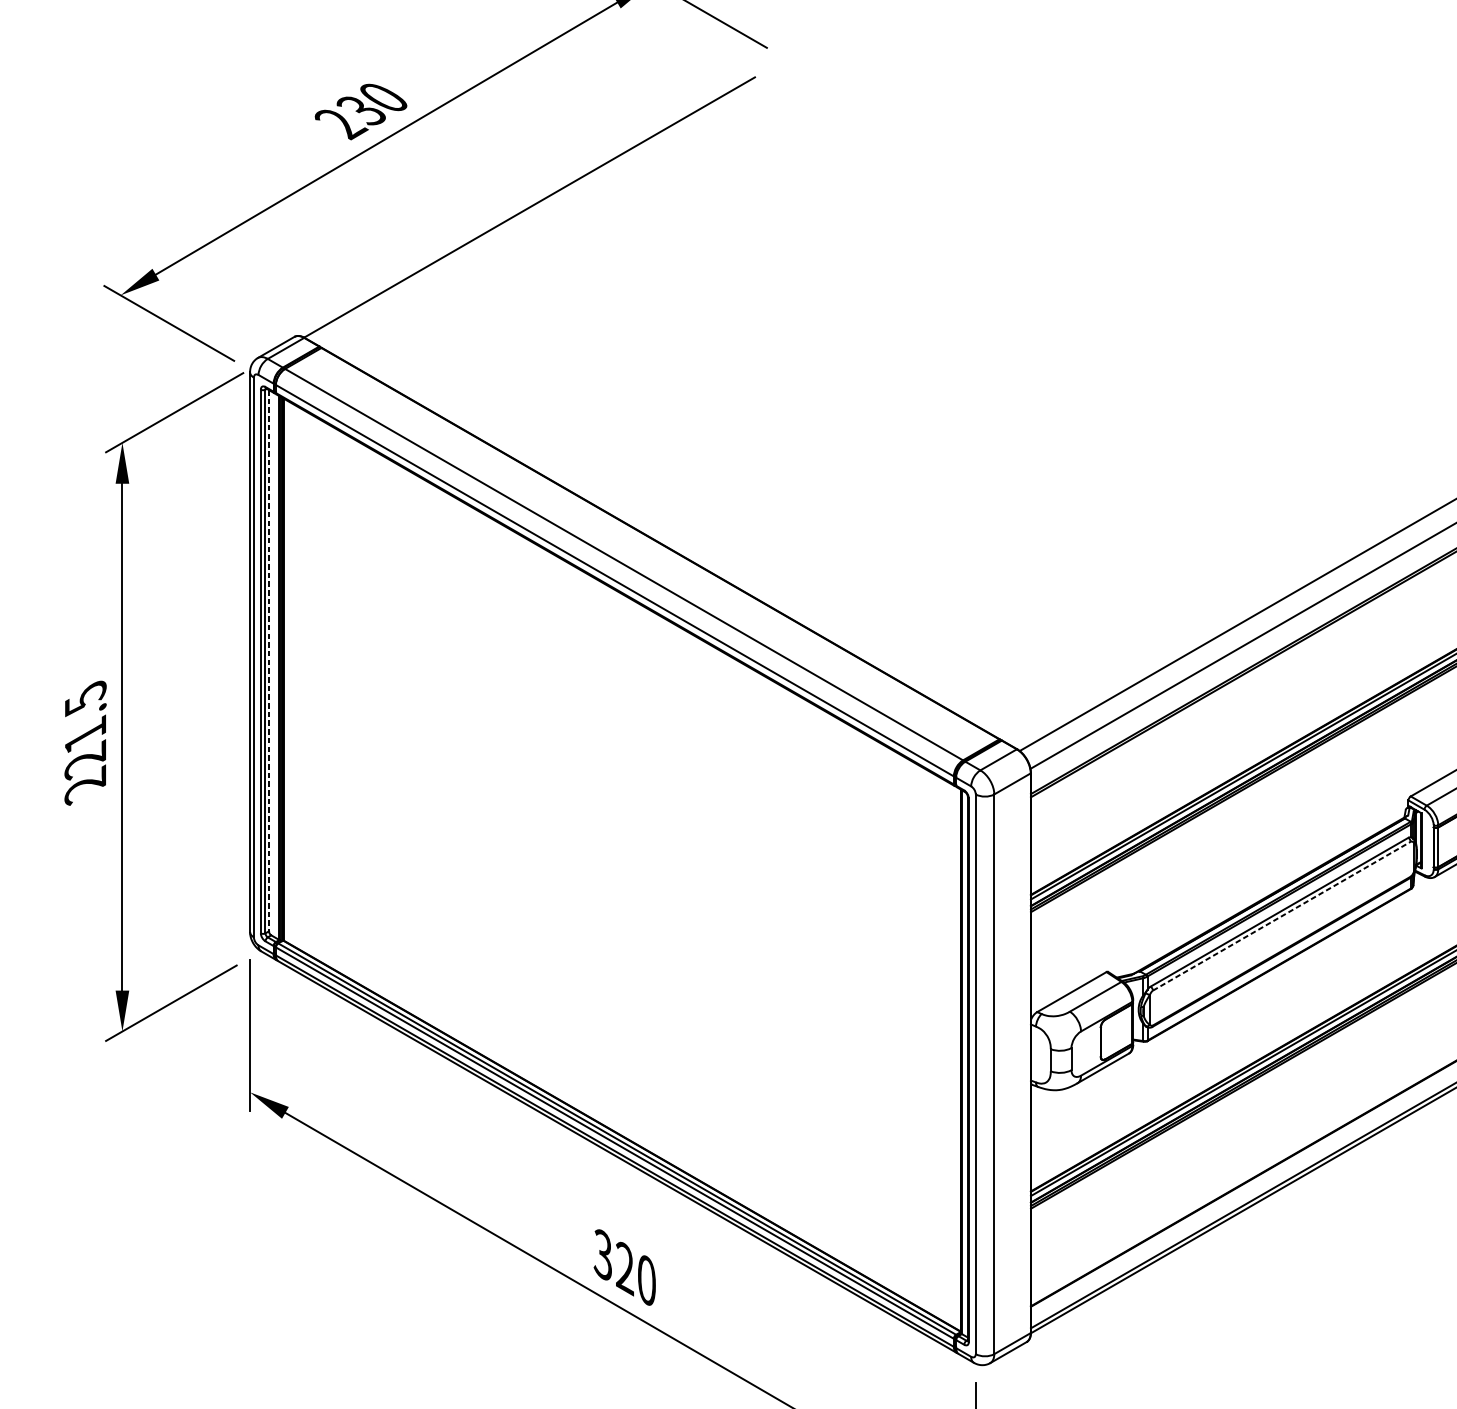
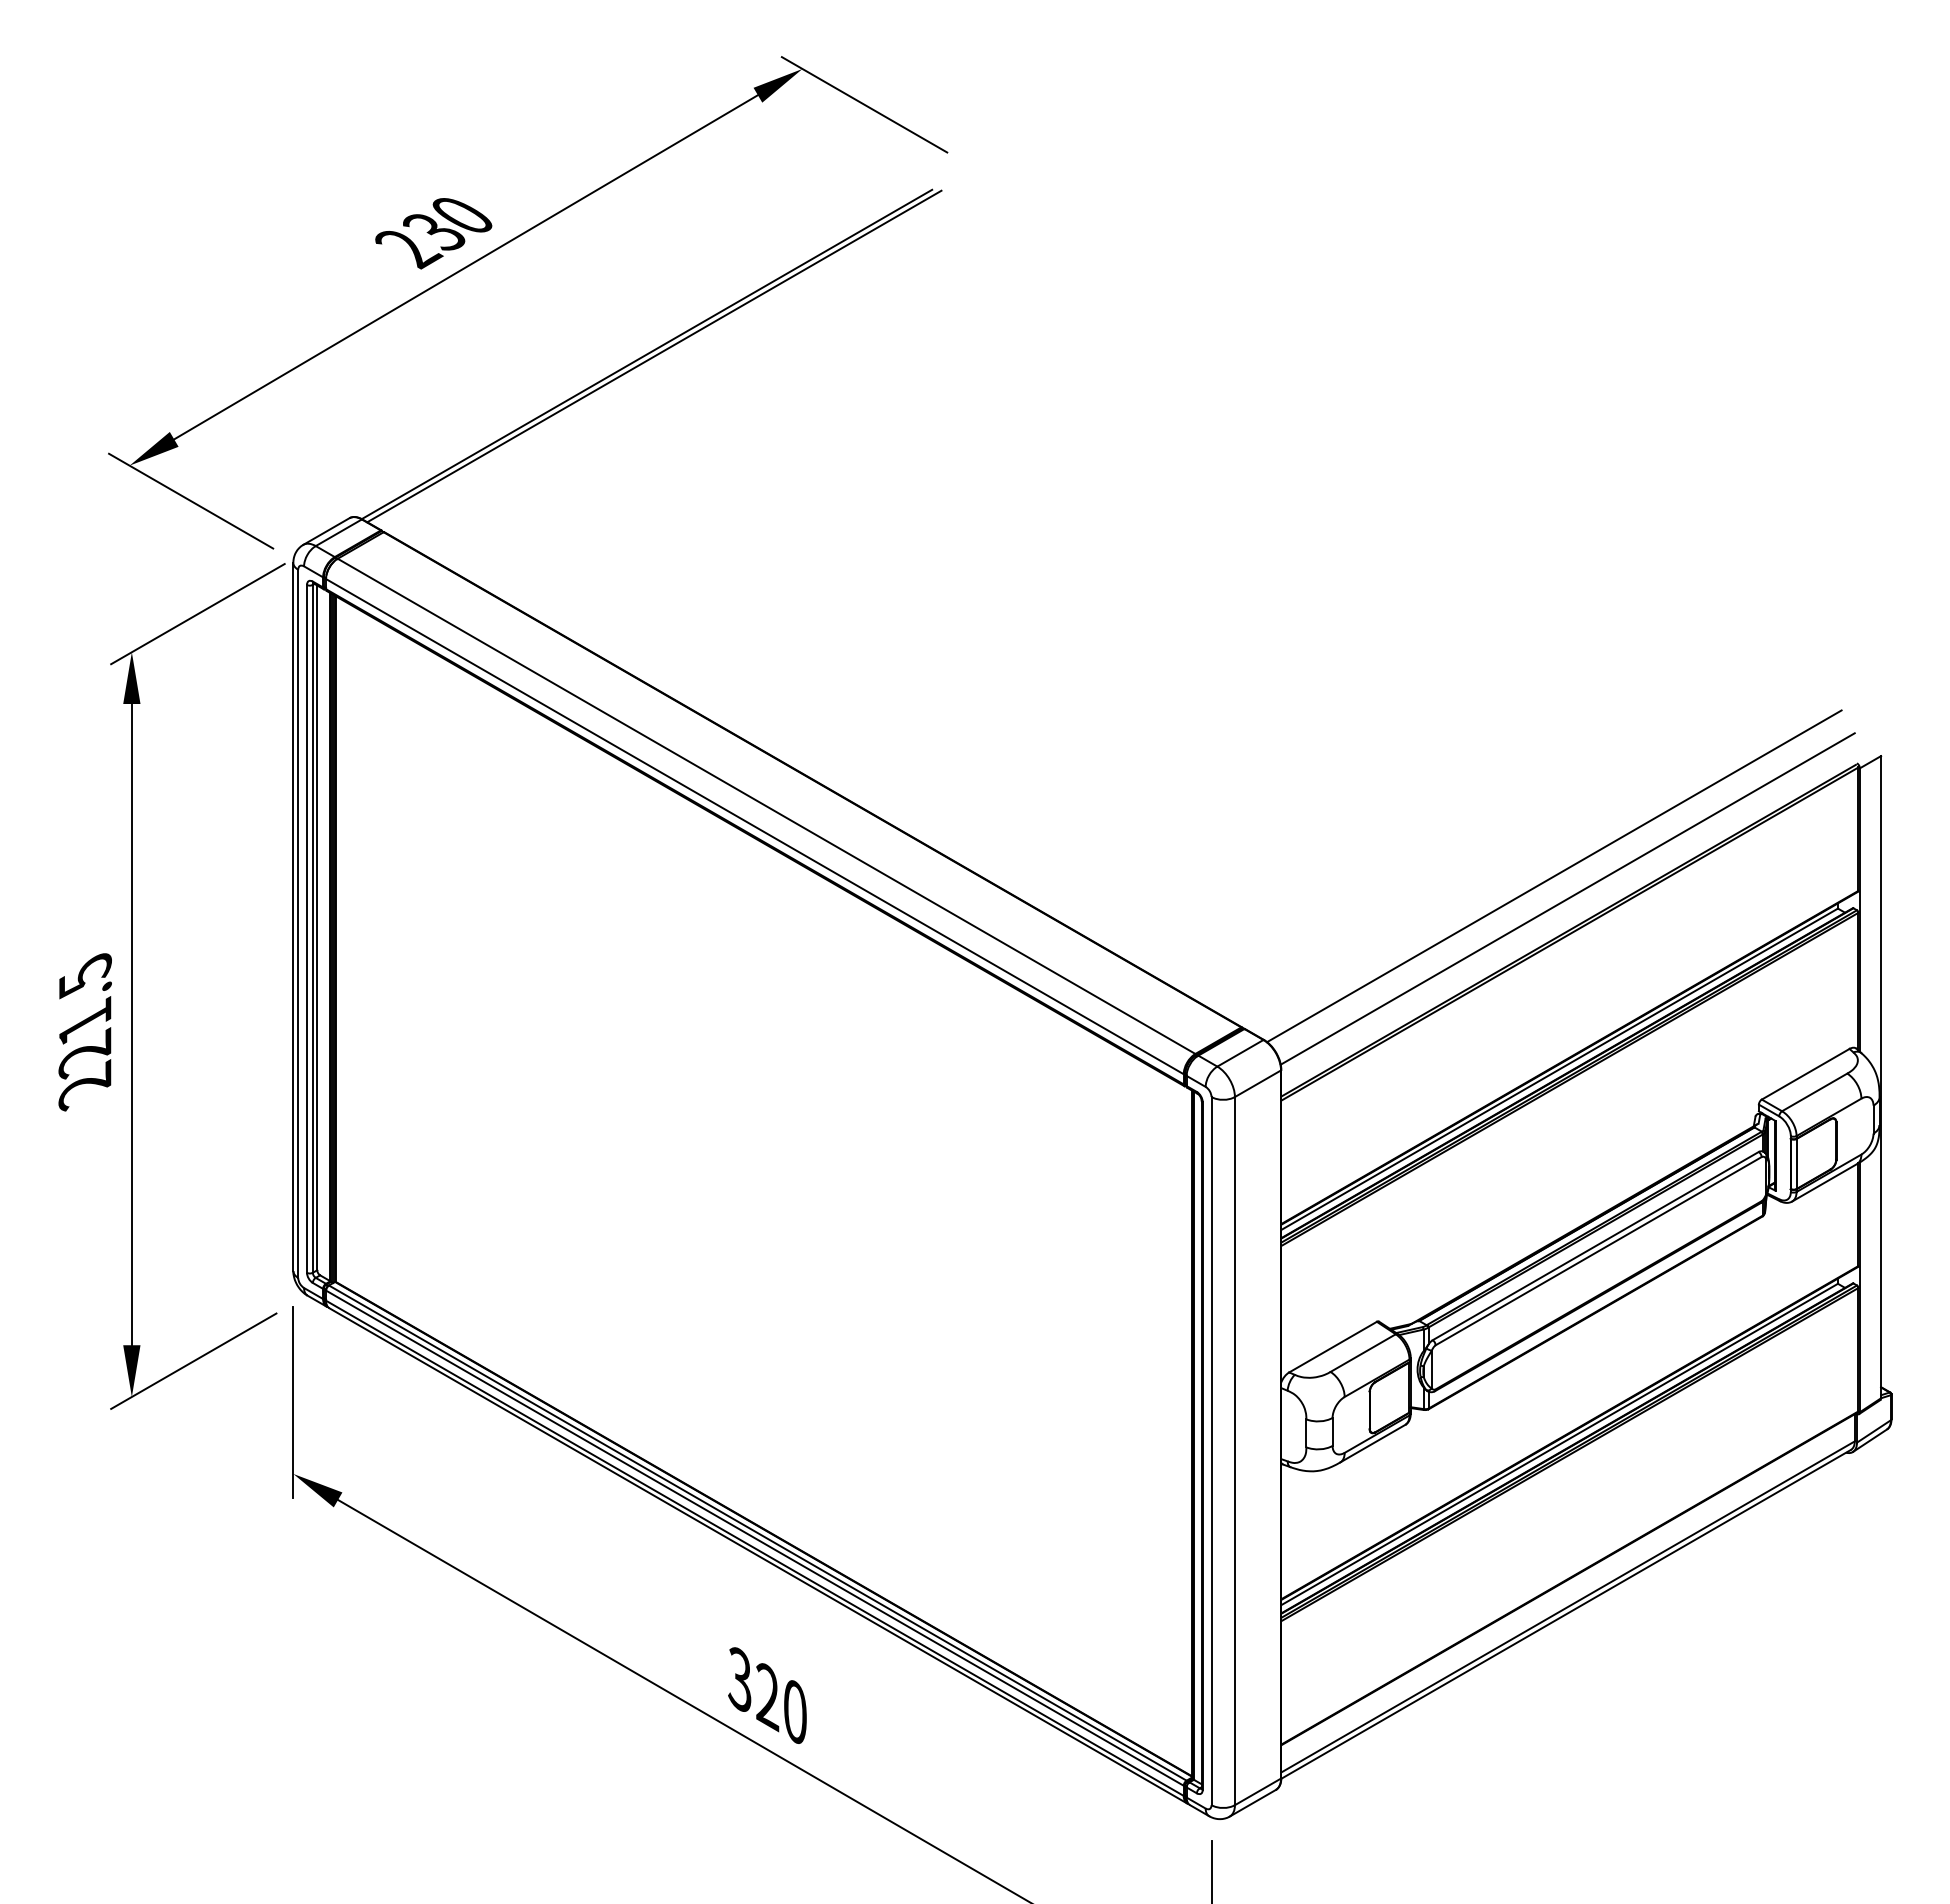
line: (535, 209) -> (654, 356), added
line: (269, 661) -> (317, 928), dashed -> solid
line: (1282, 915) -> (1599, 1250), dashed -> solid

